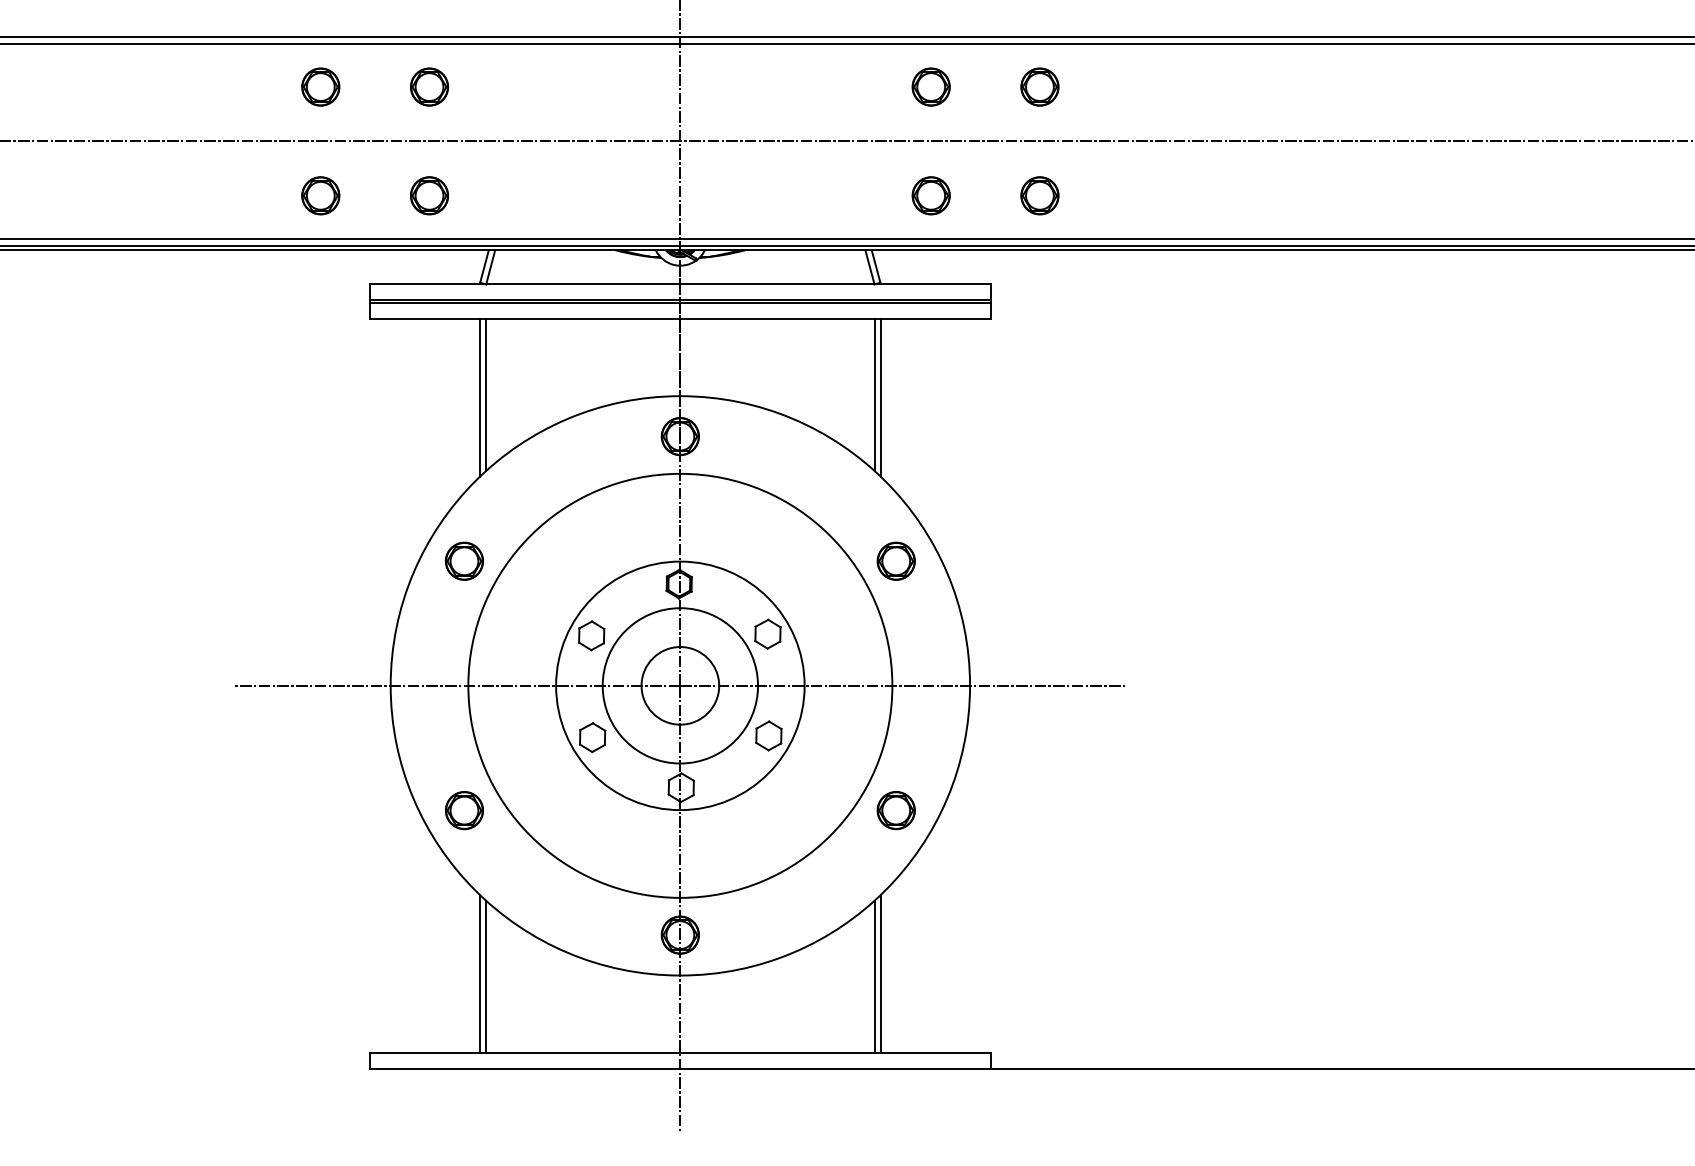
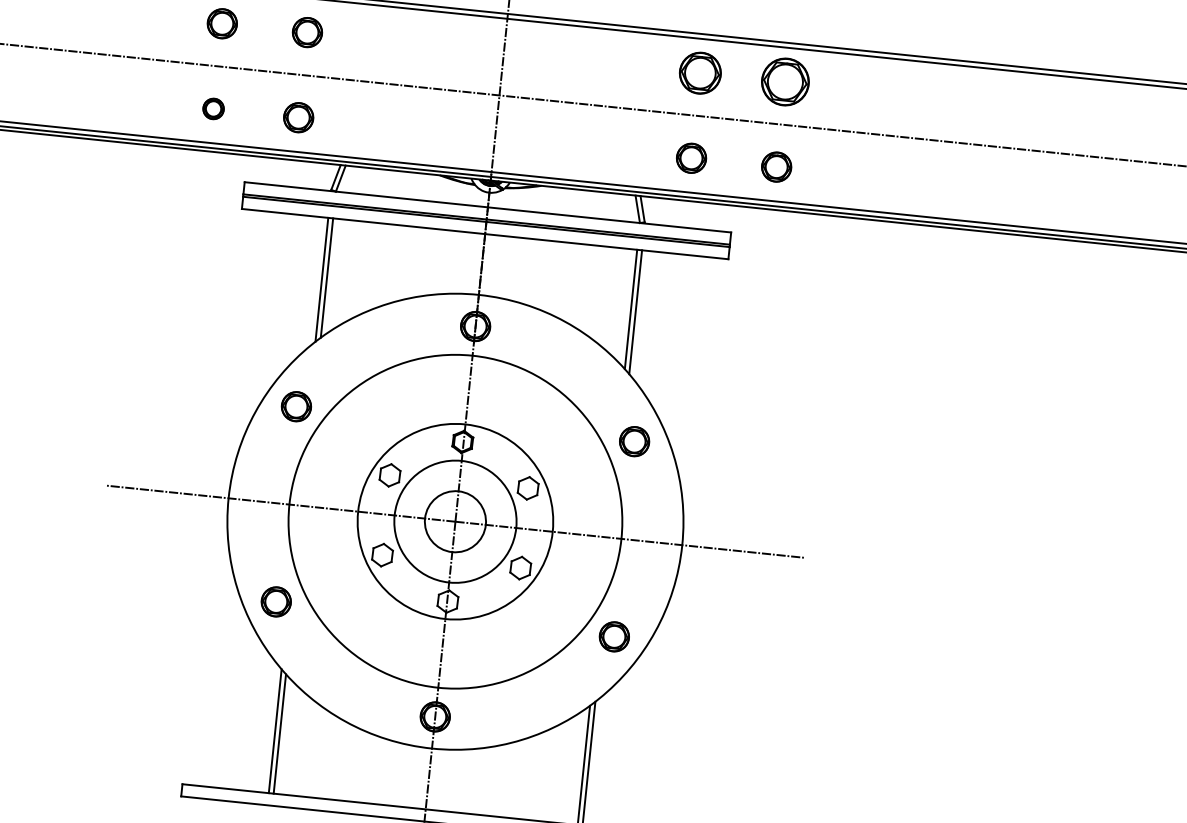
part: (930, 86) -> (699, 72), size x1.4
part: (1039, 86) -> (785, 81), size x1.6
part: (320, 195) -> (213, 108), size x0.7

